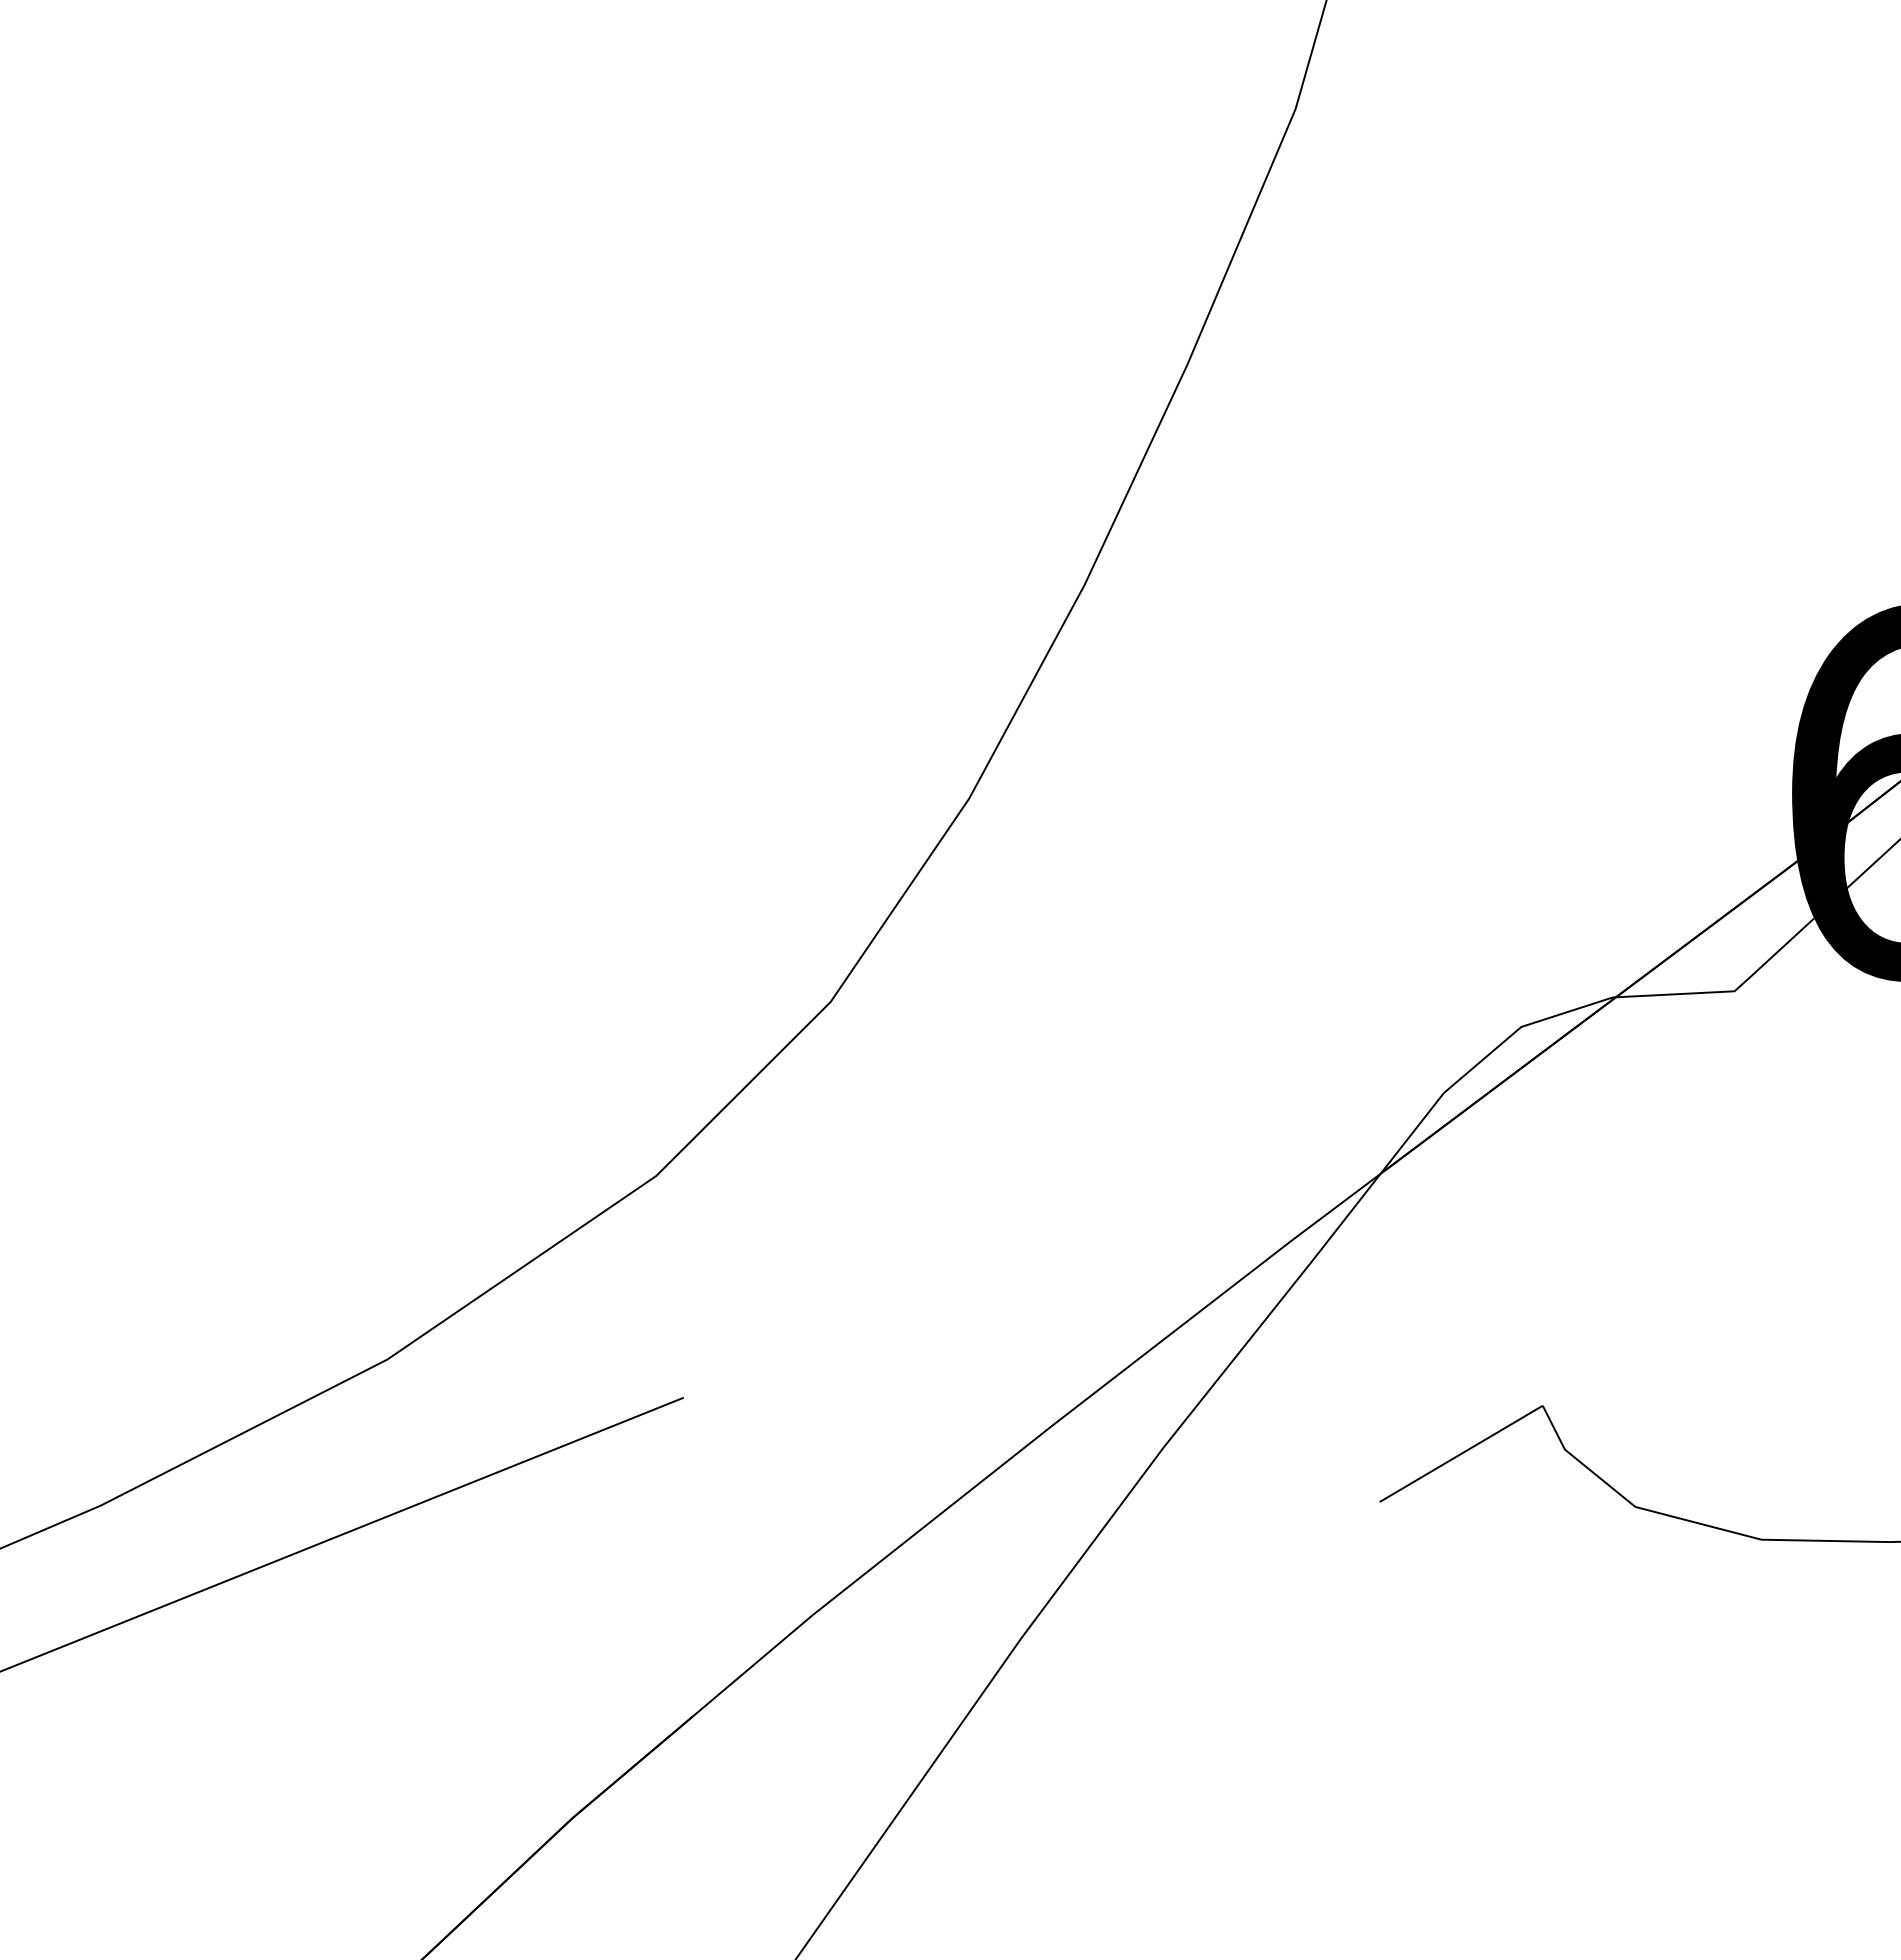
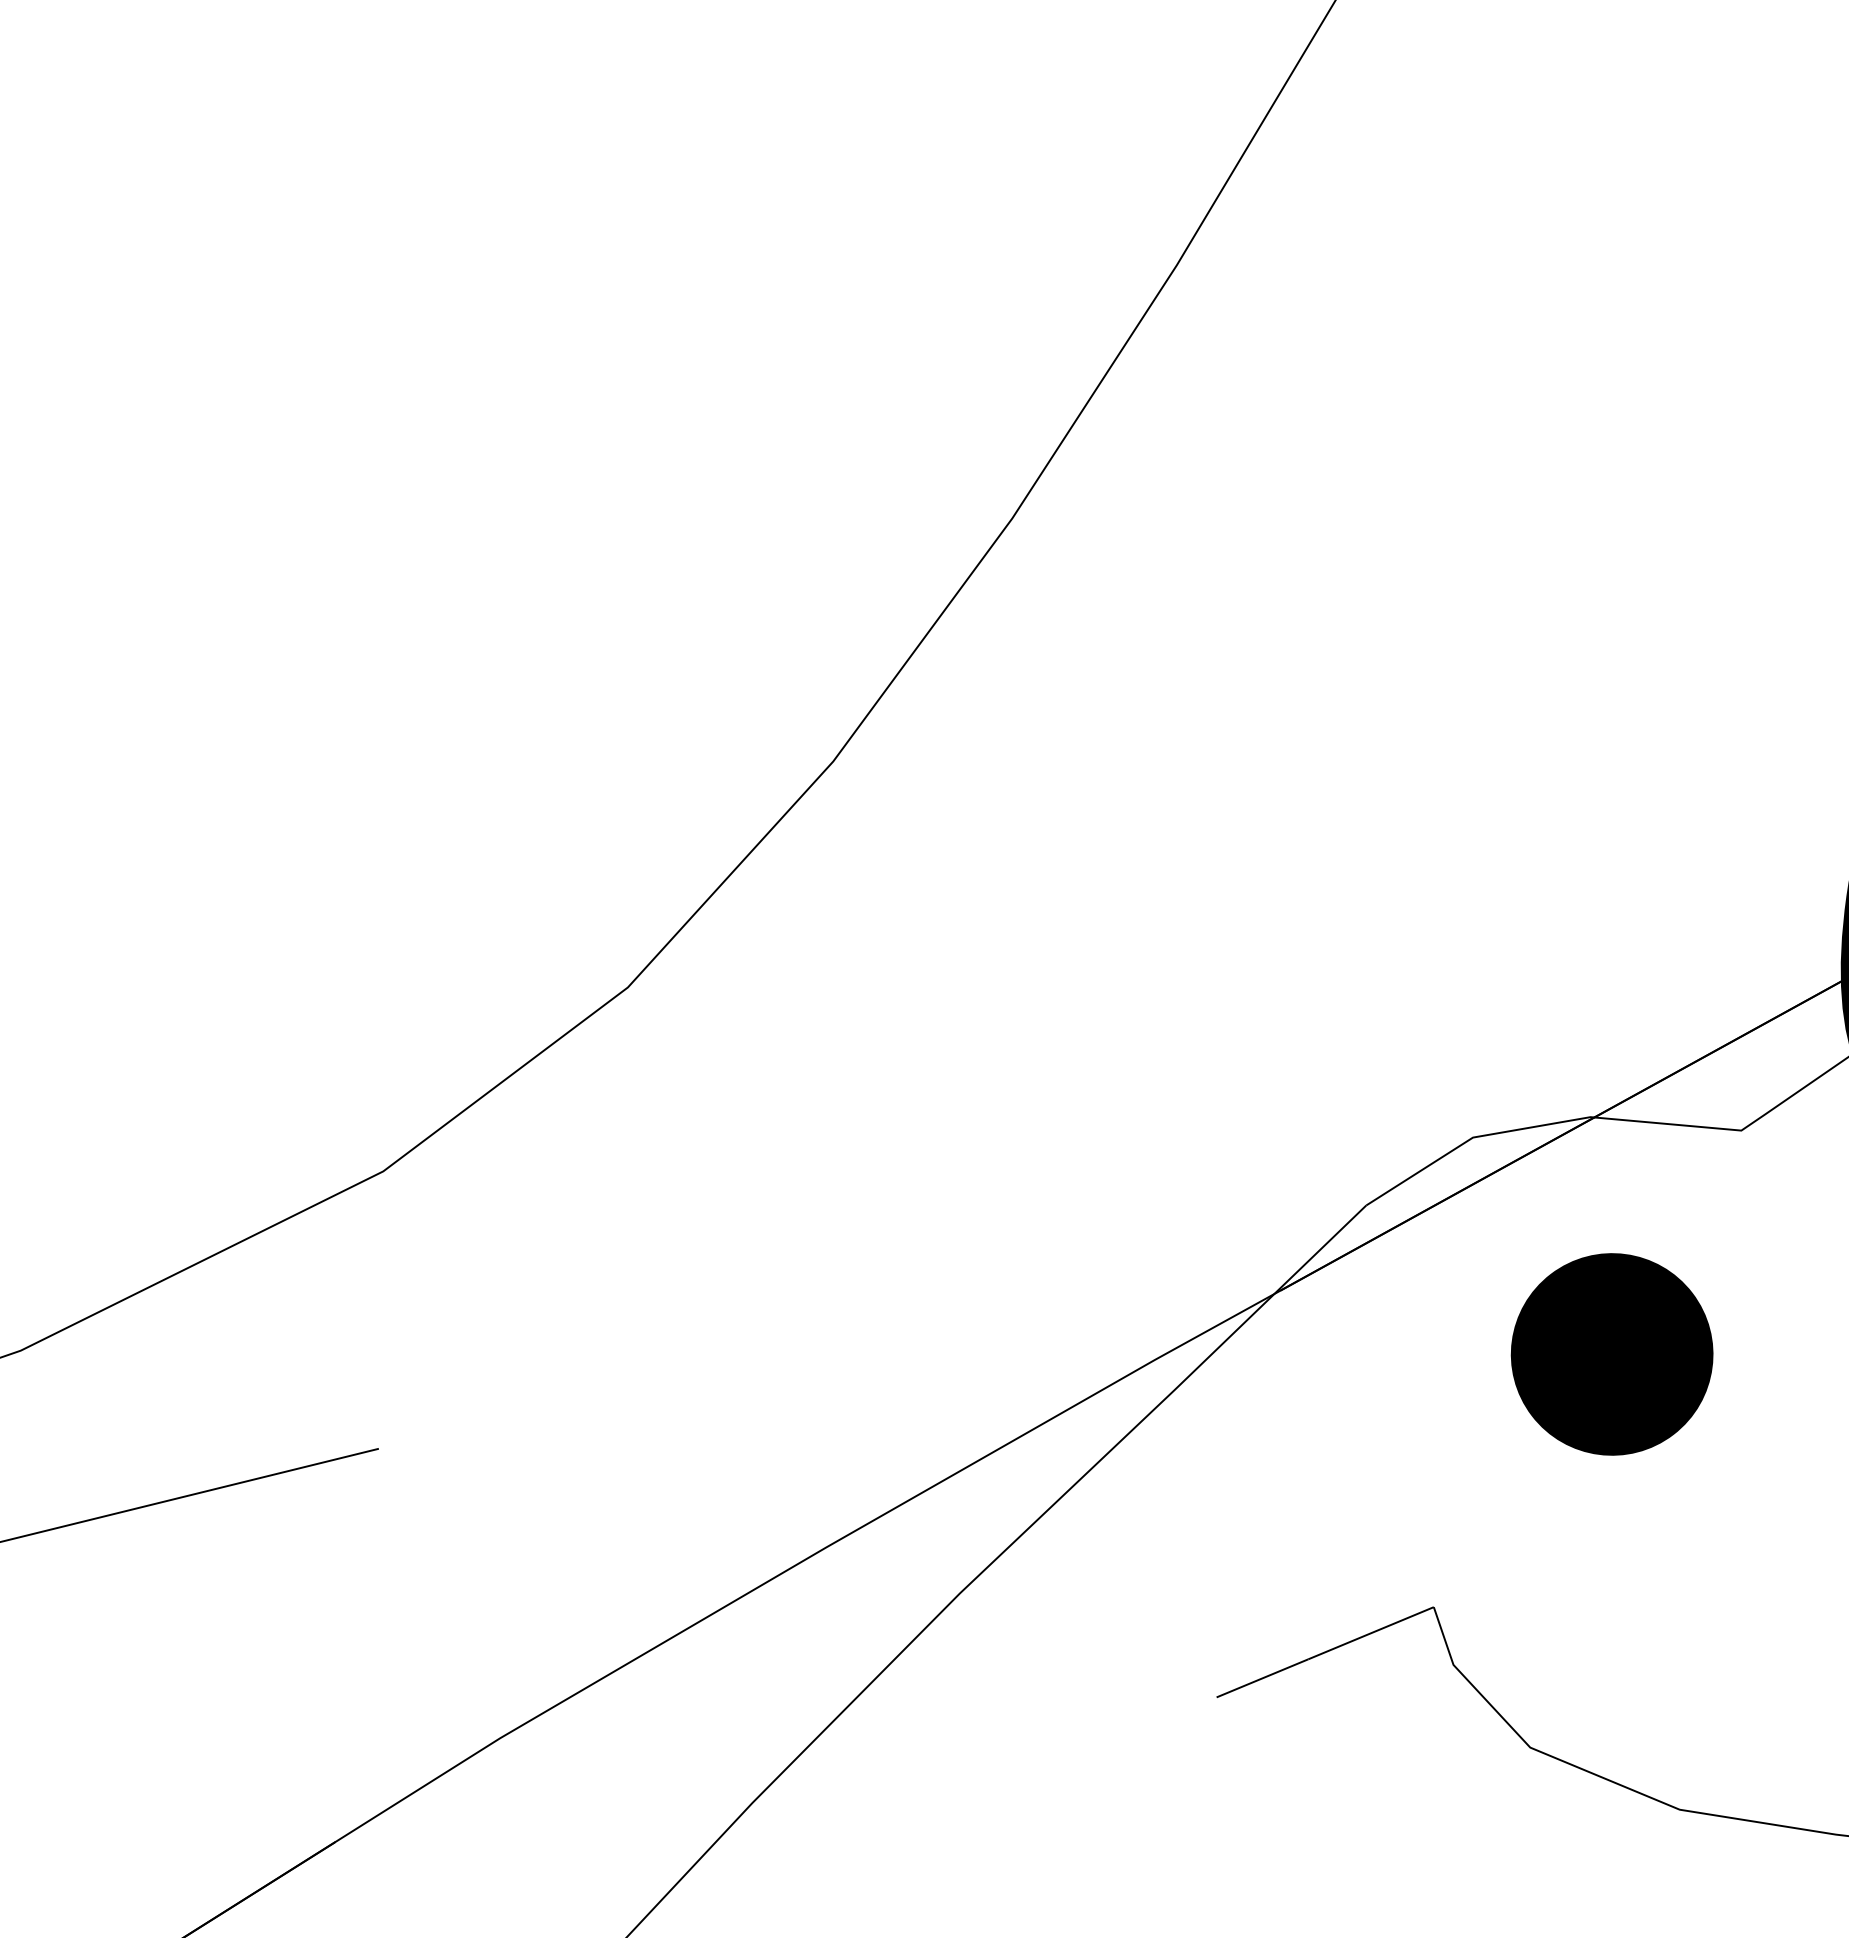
part: (1656, 1183) -> (1612, 1353), added

